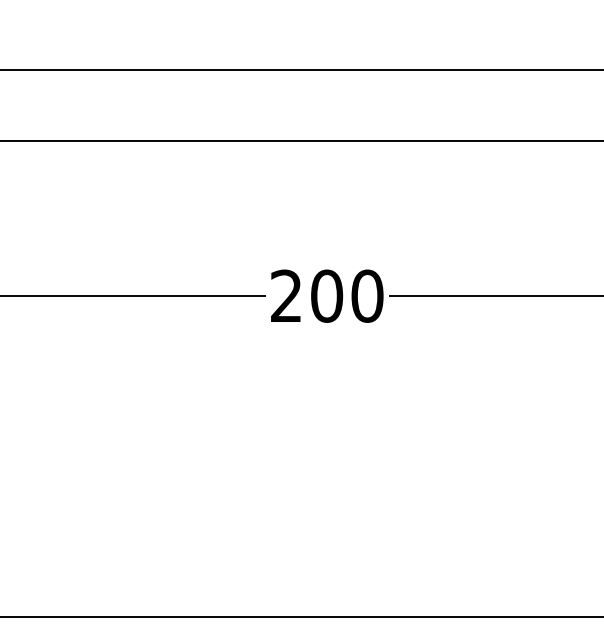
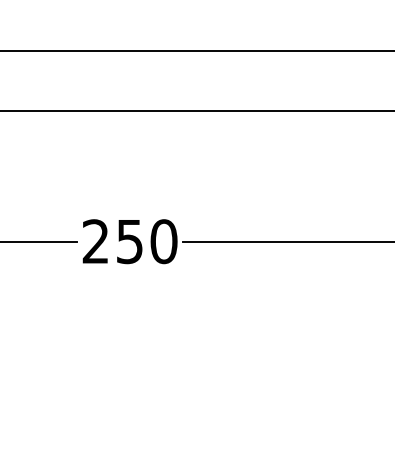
text: (327, 295) -> (130, 241), 200 -> 250

